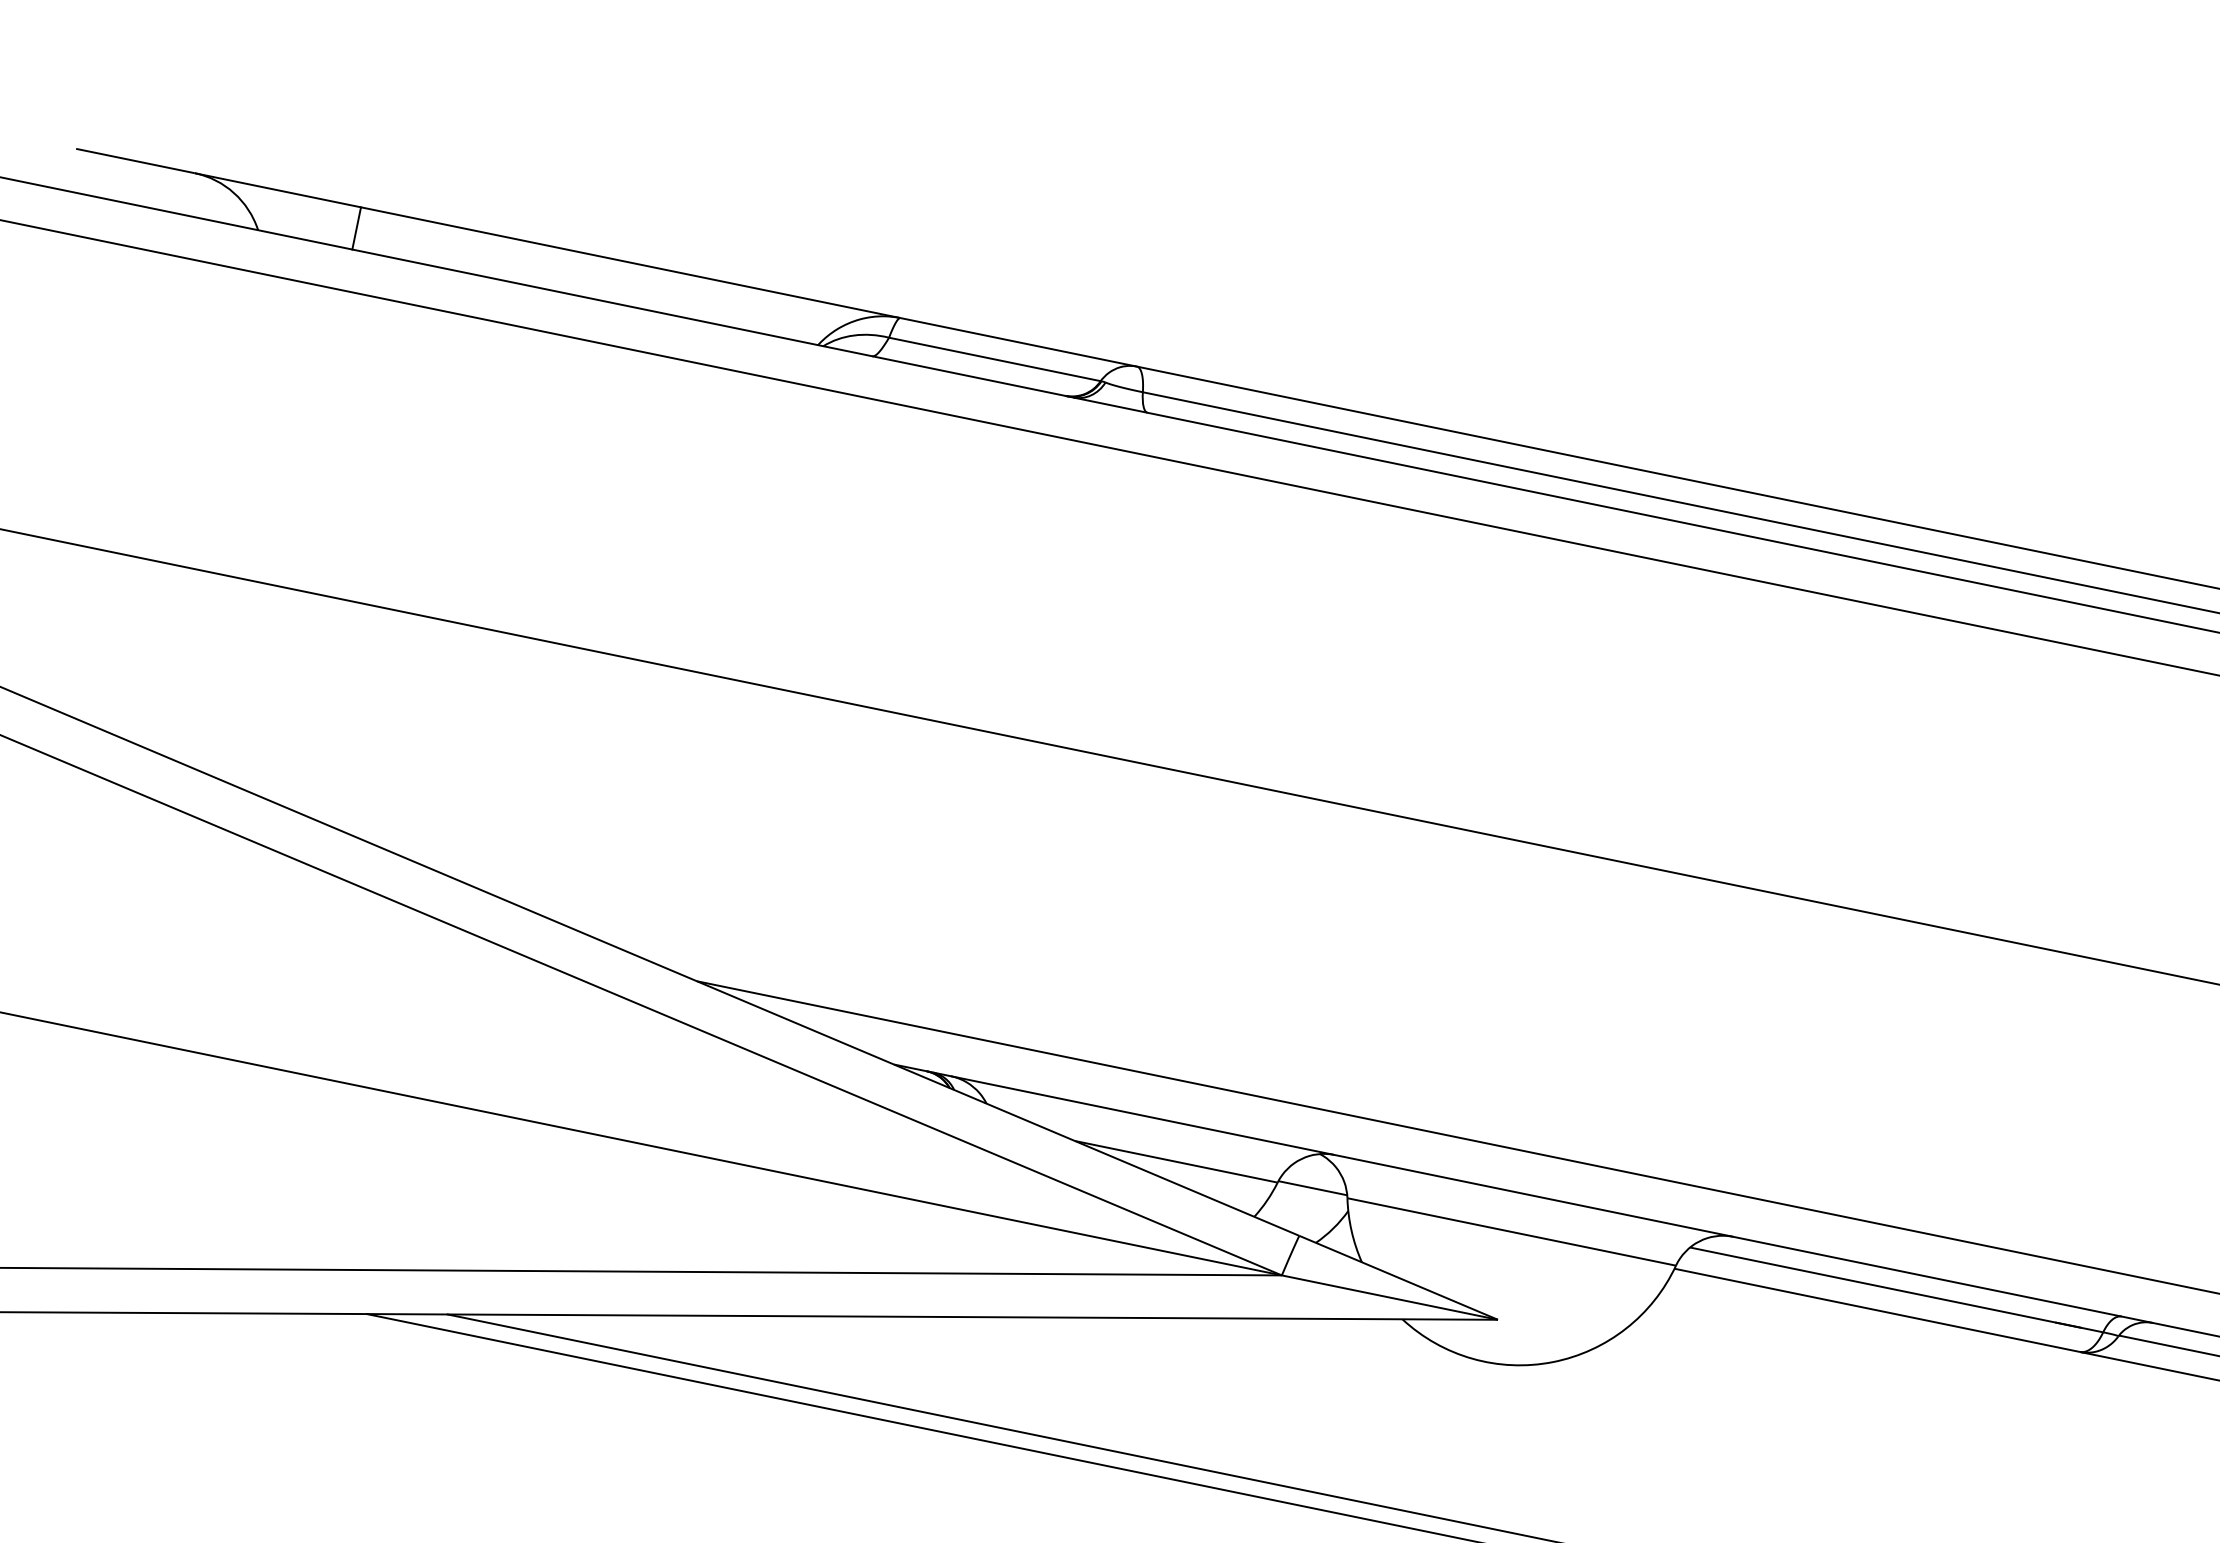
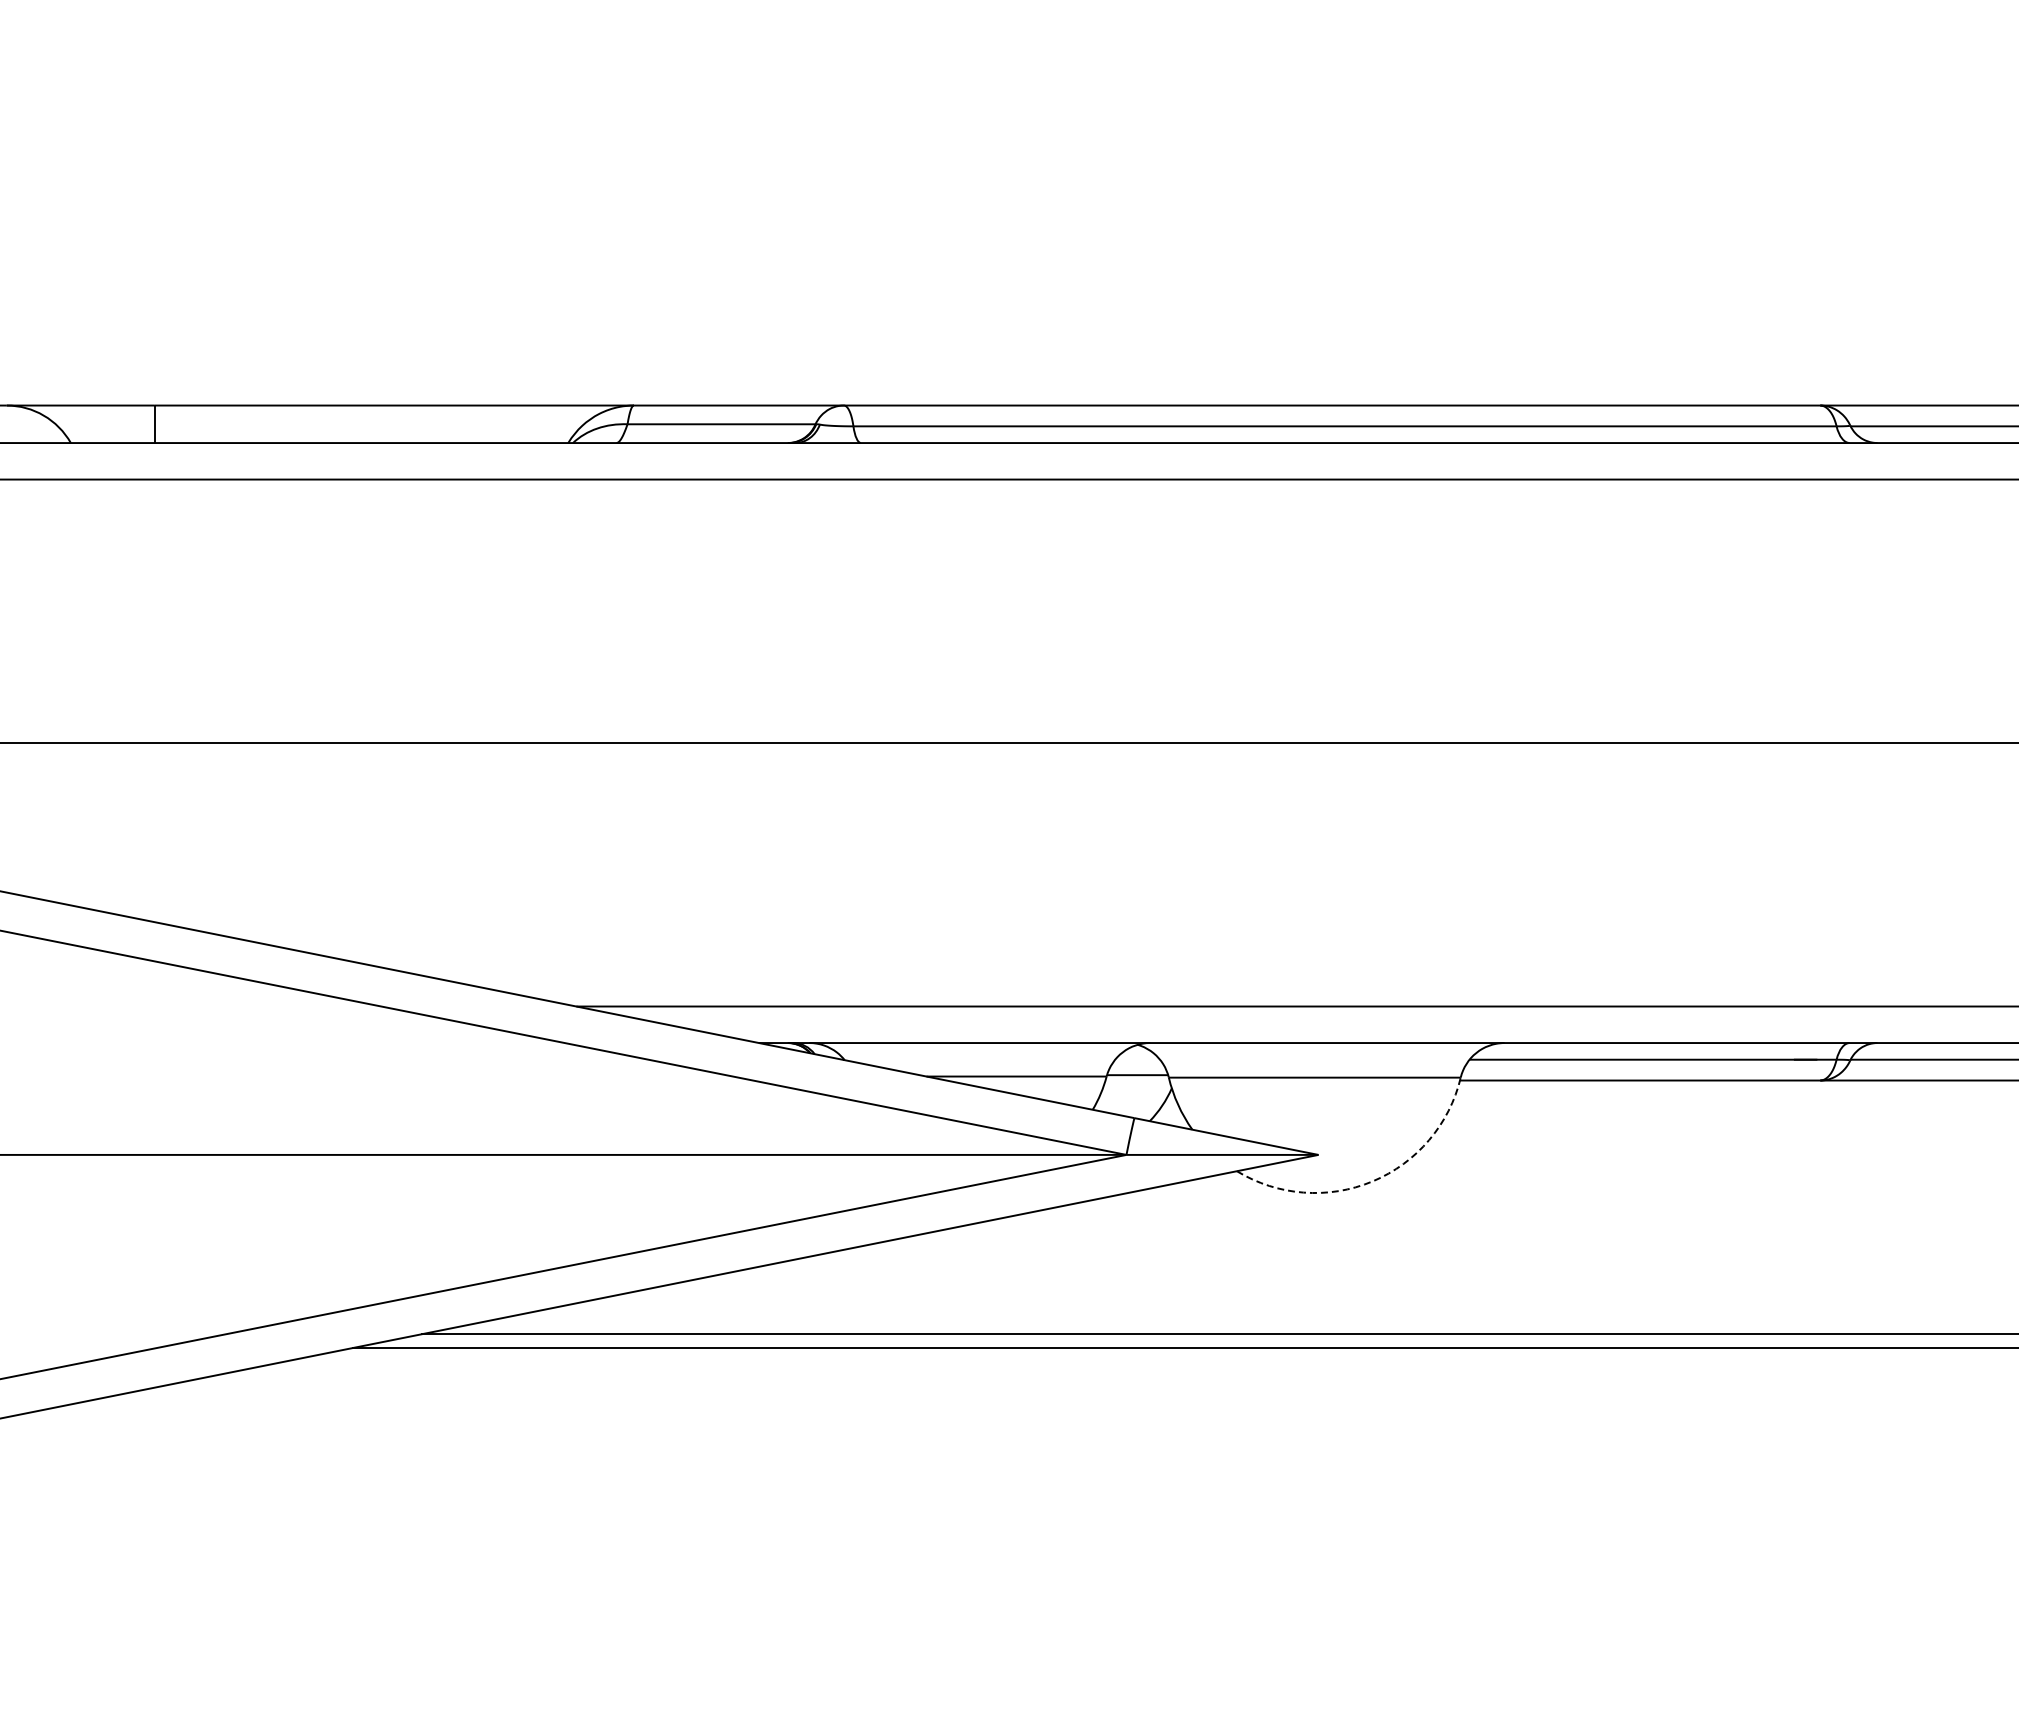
arc: (1552, 1362) -> (1372, 1181), solid -> dashed

